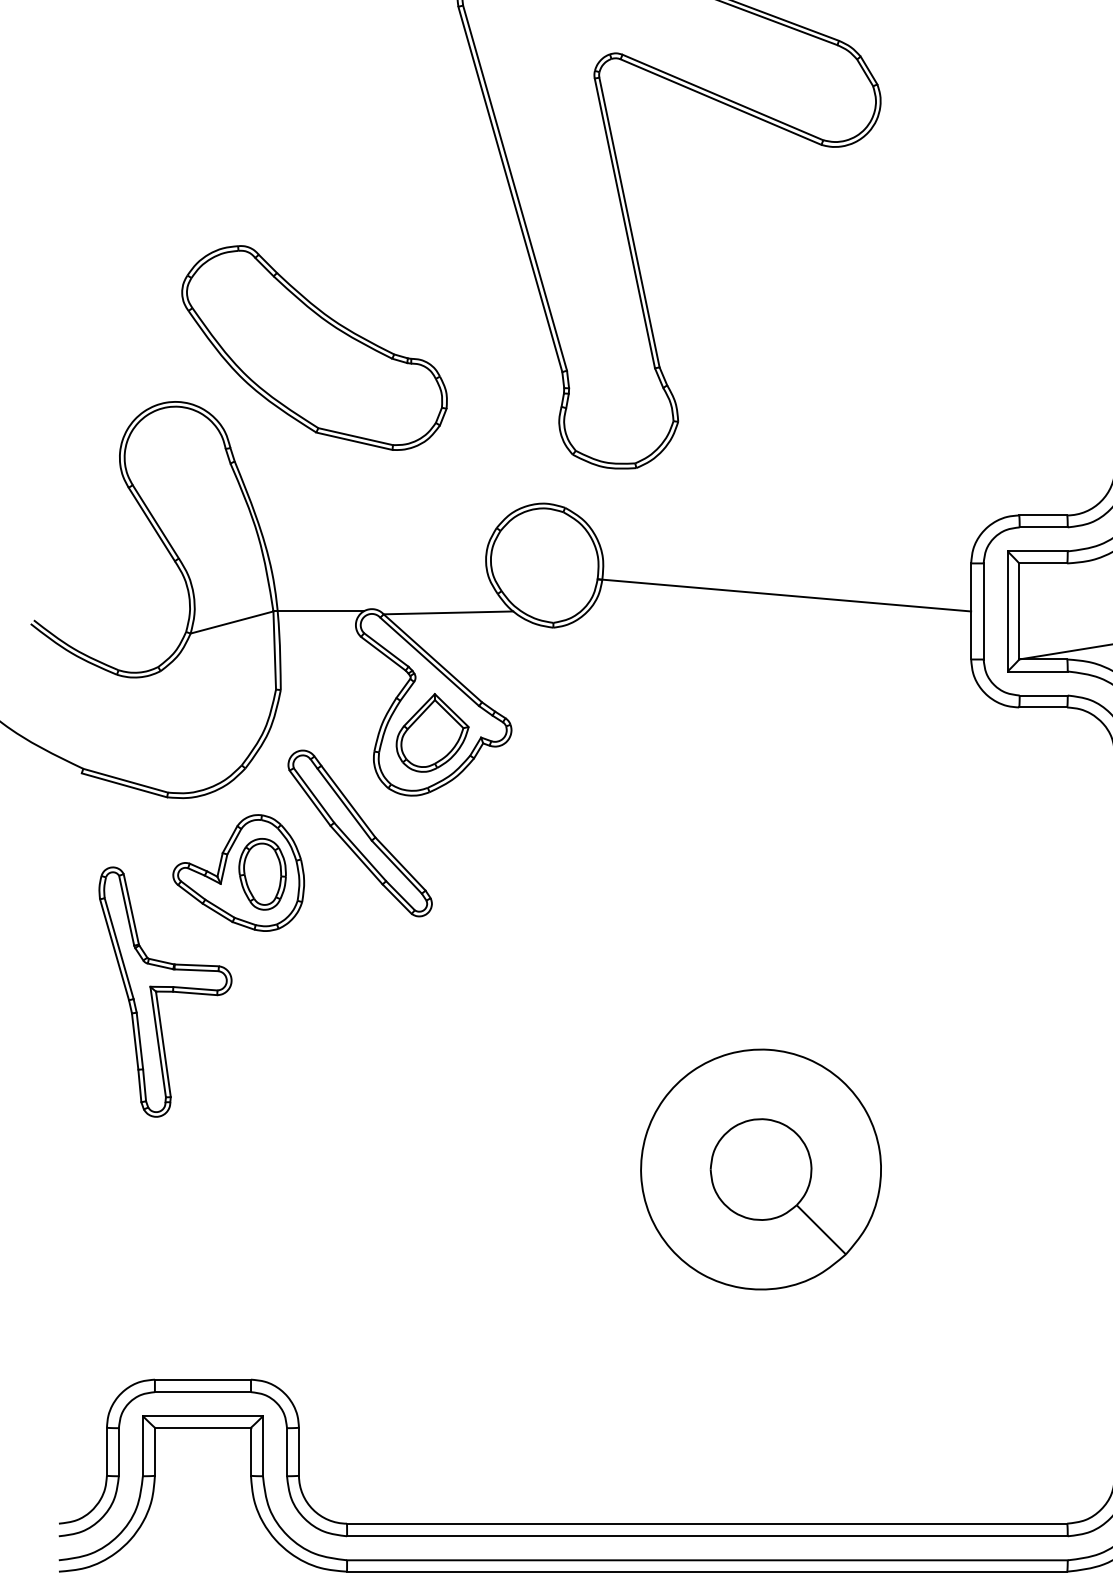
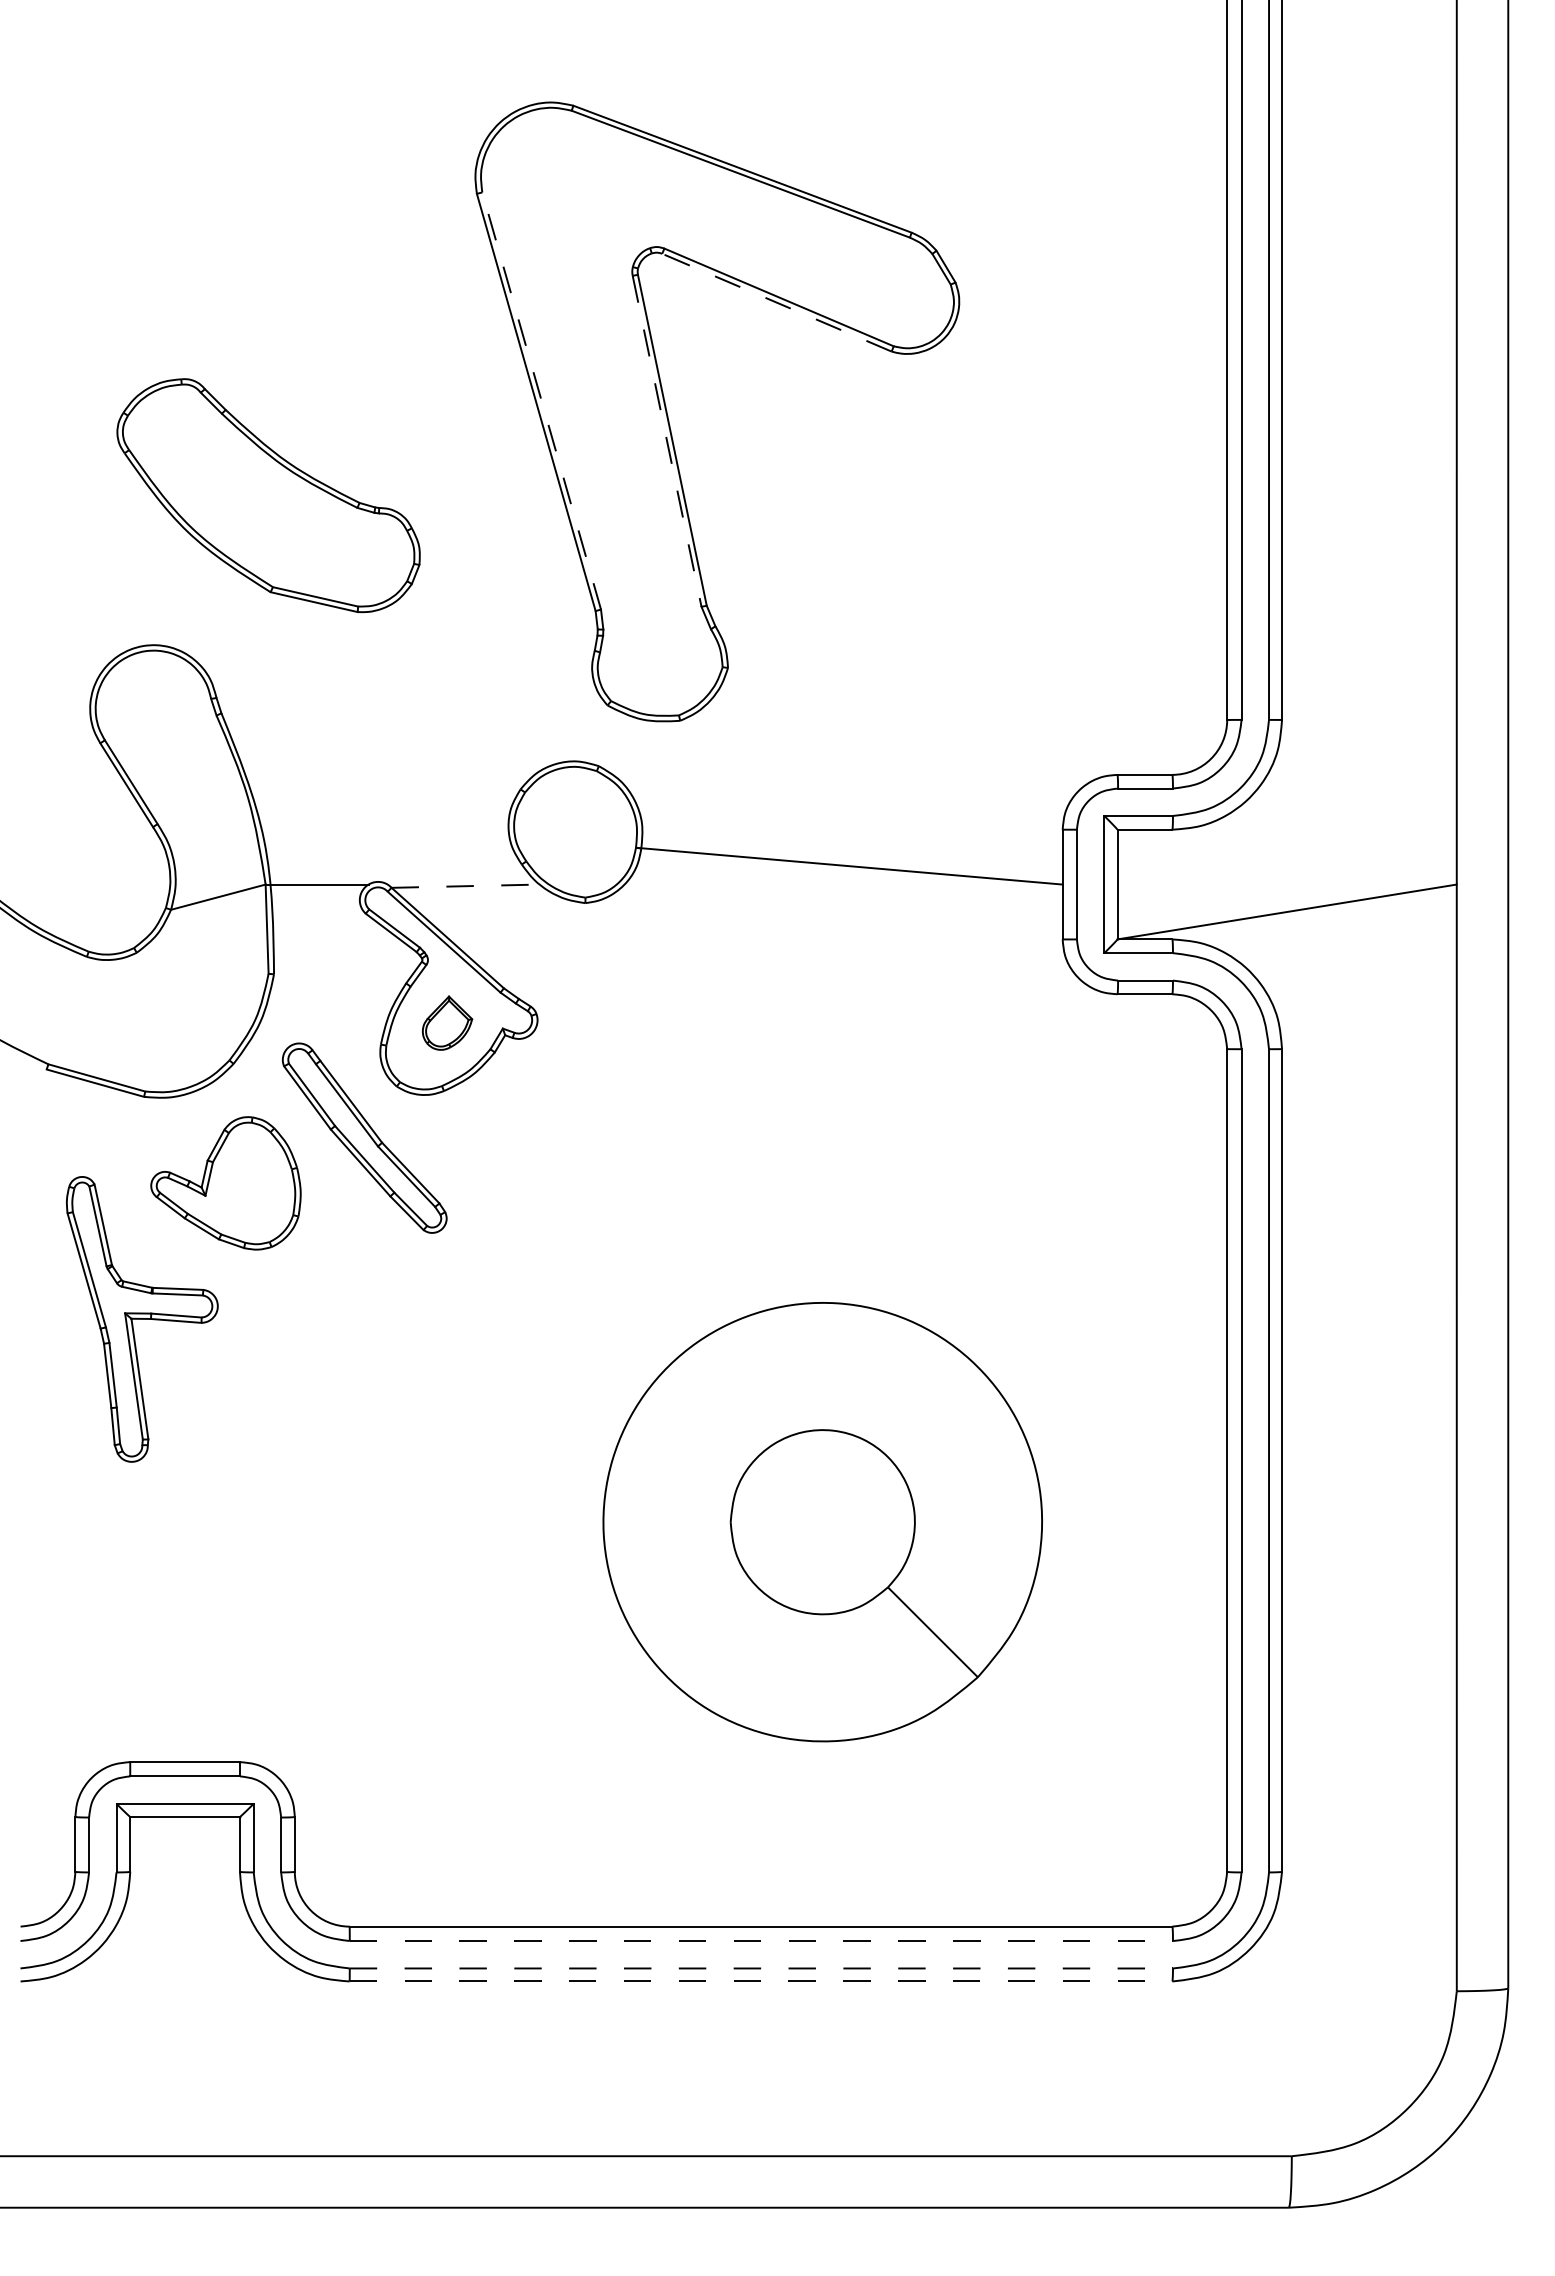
line: (720, 101) -> (776, 302), solid -> dashed
line: (514, 188) -> (541, 401), solid -> dashed
line: (625, 223) -> (667, 441), solid -> dashed
part: (314, 347) -> (268, 495), moved
line: (449, 613) -> (466, 886), solid -> dashed
part: (432, 732) -> (447, 1022), size x0.6
part: (261, 874) -> (252, 1184), removed
part: (760, 1169) -> (822, 1521), size x1.6
line: (707, 1536) -> (761, 1941), solid -> dashed
line: (707, 1560) -> (761, 1968), solid -> dashed
line: (707, 1571) -> (761, 1981), solid -> dashed

